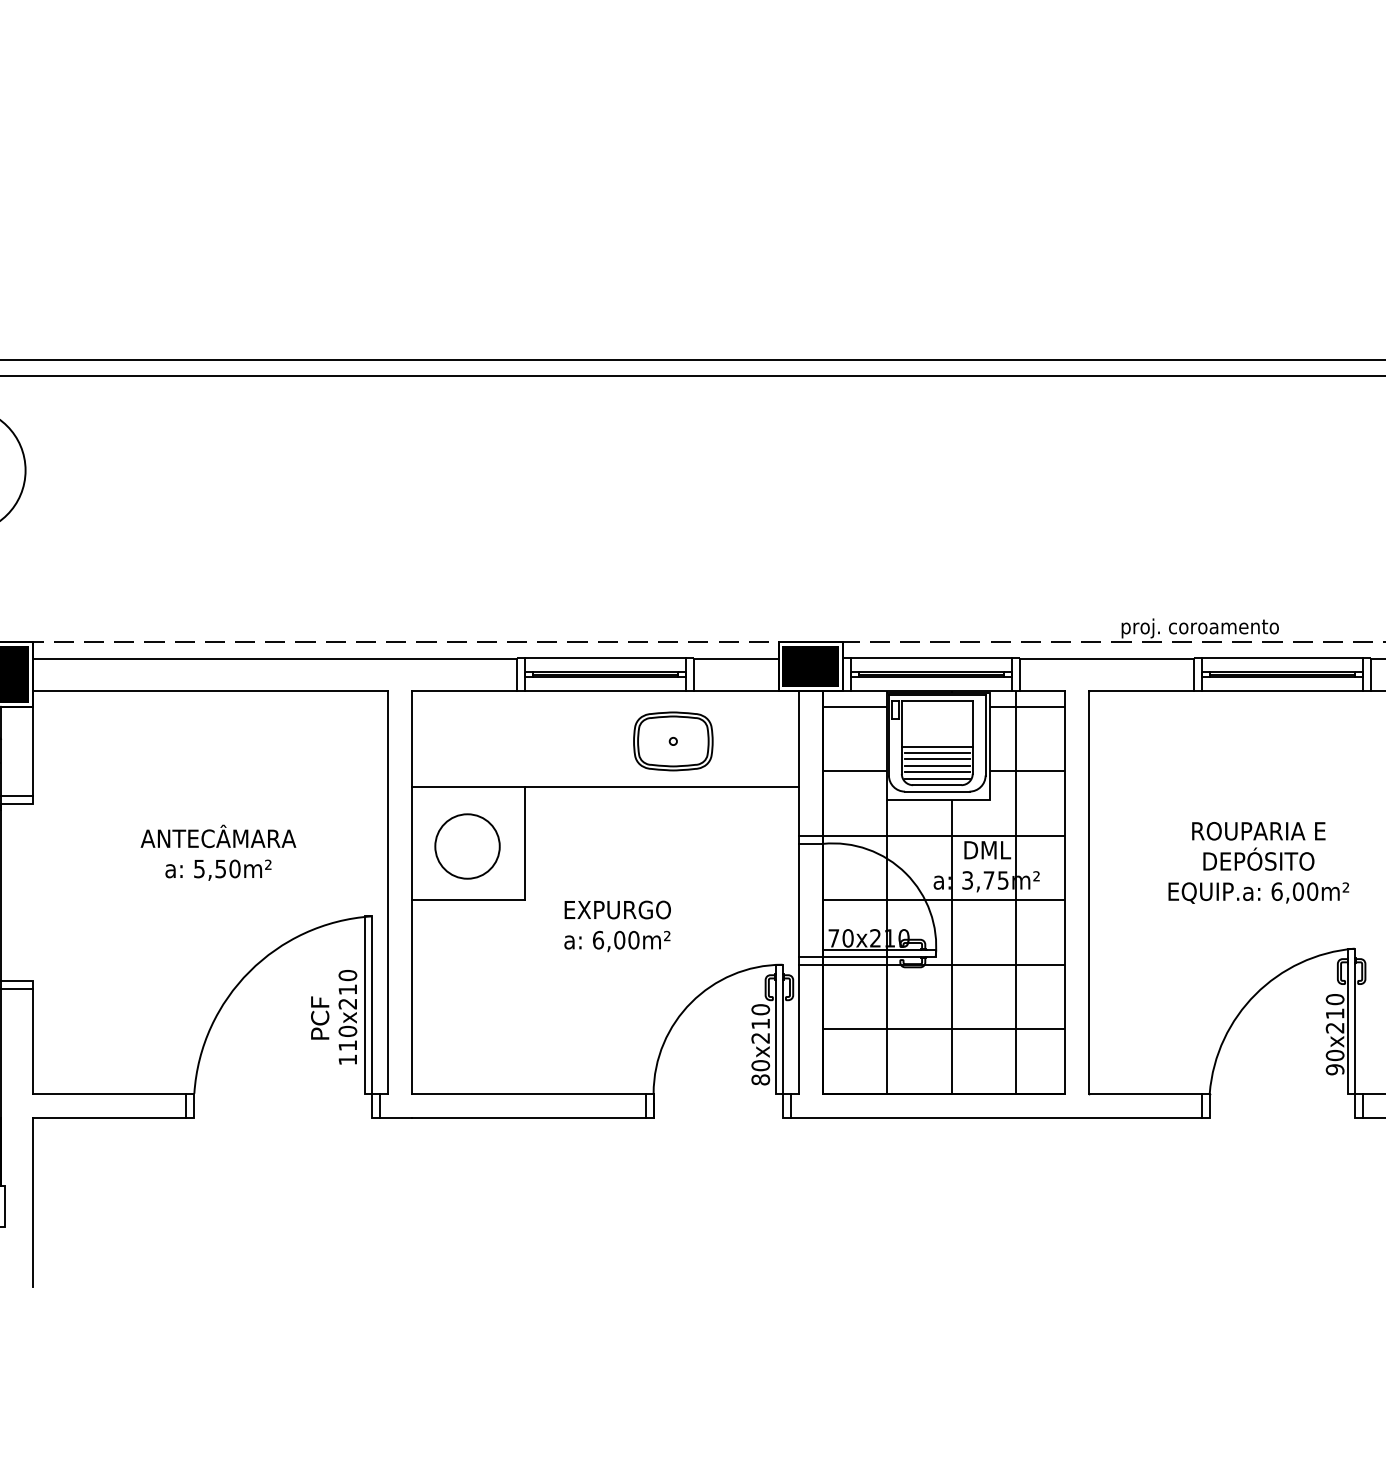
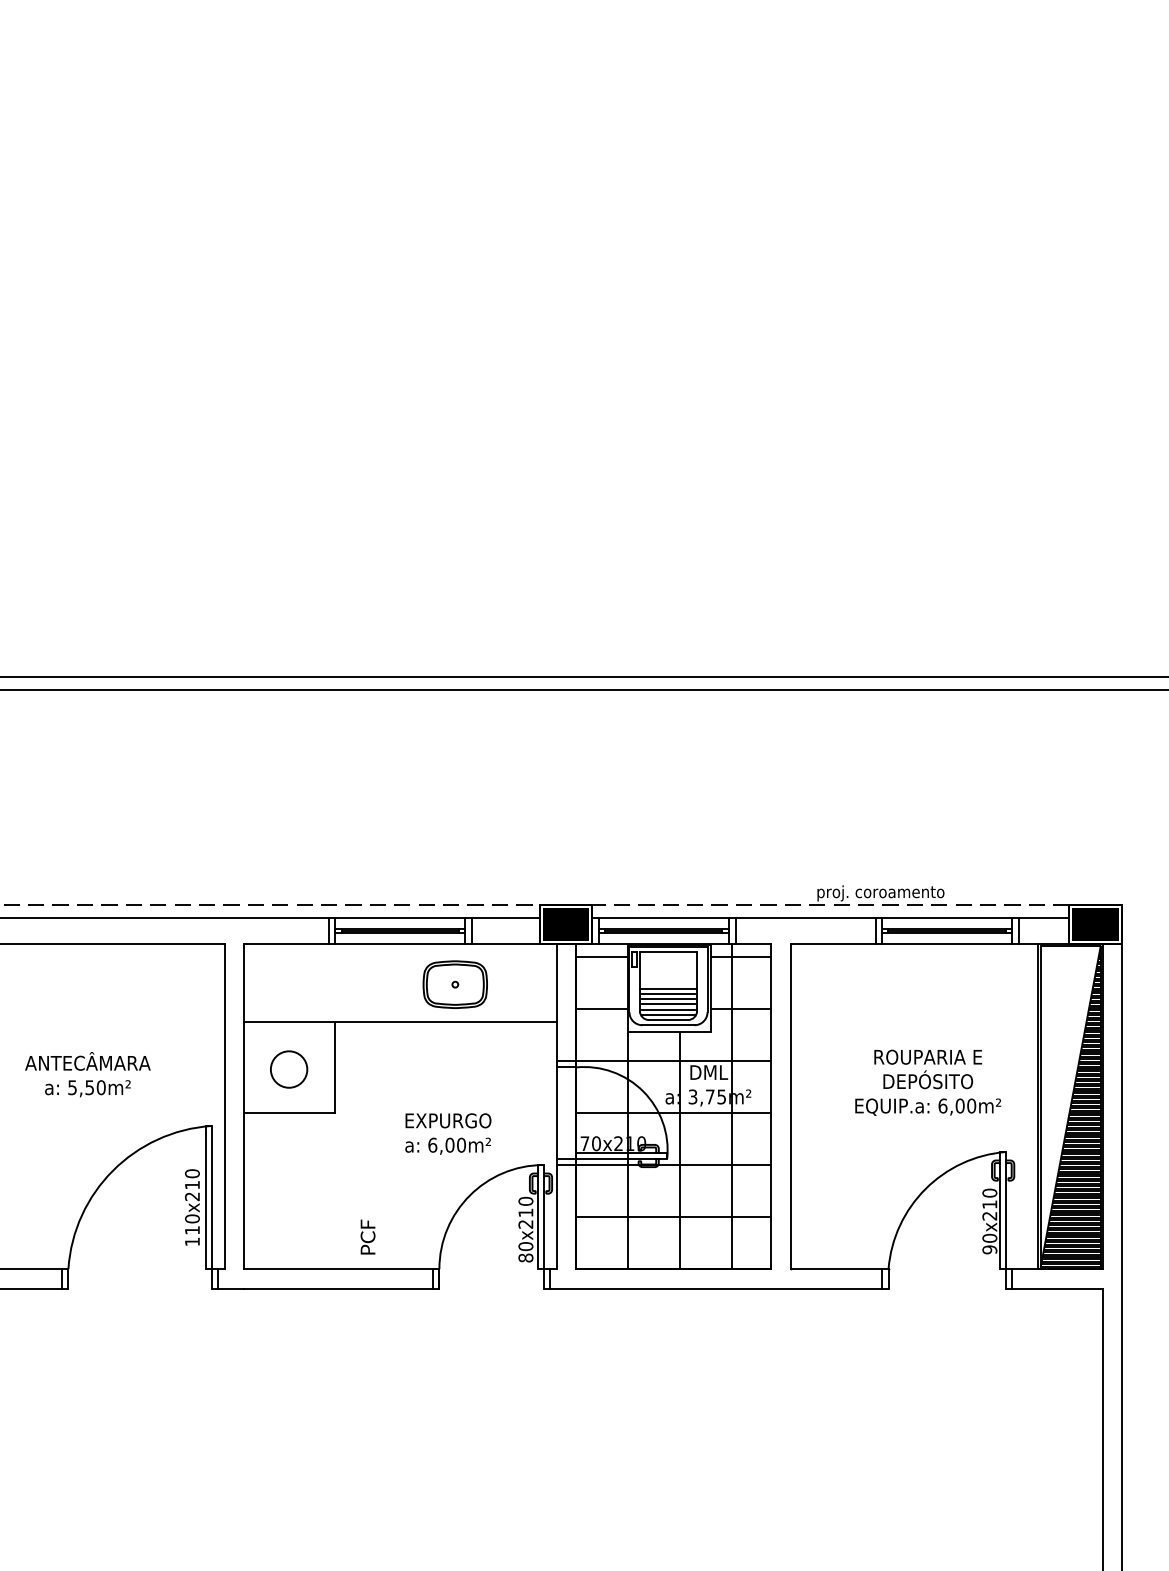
circle: (468, 846) -> (289, 1069), size x0.7
text: (617, 925) -> (448, 1133), moved
text: (319, 1017) -> (367, 1236), moved

